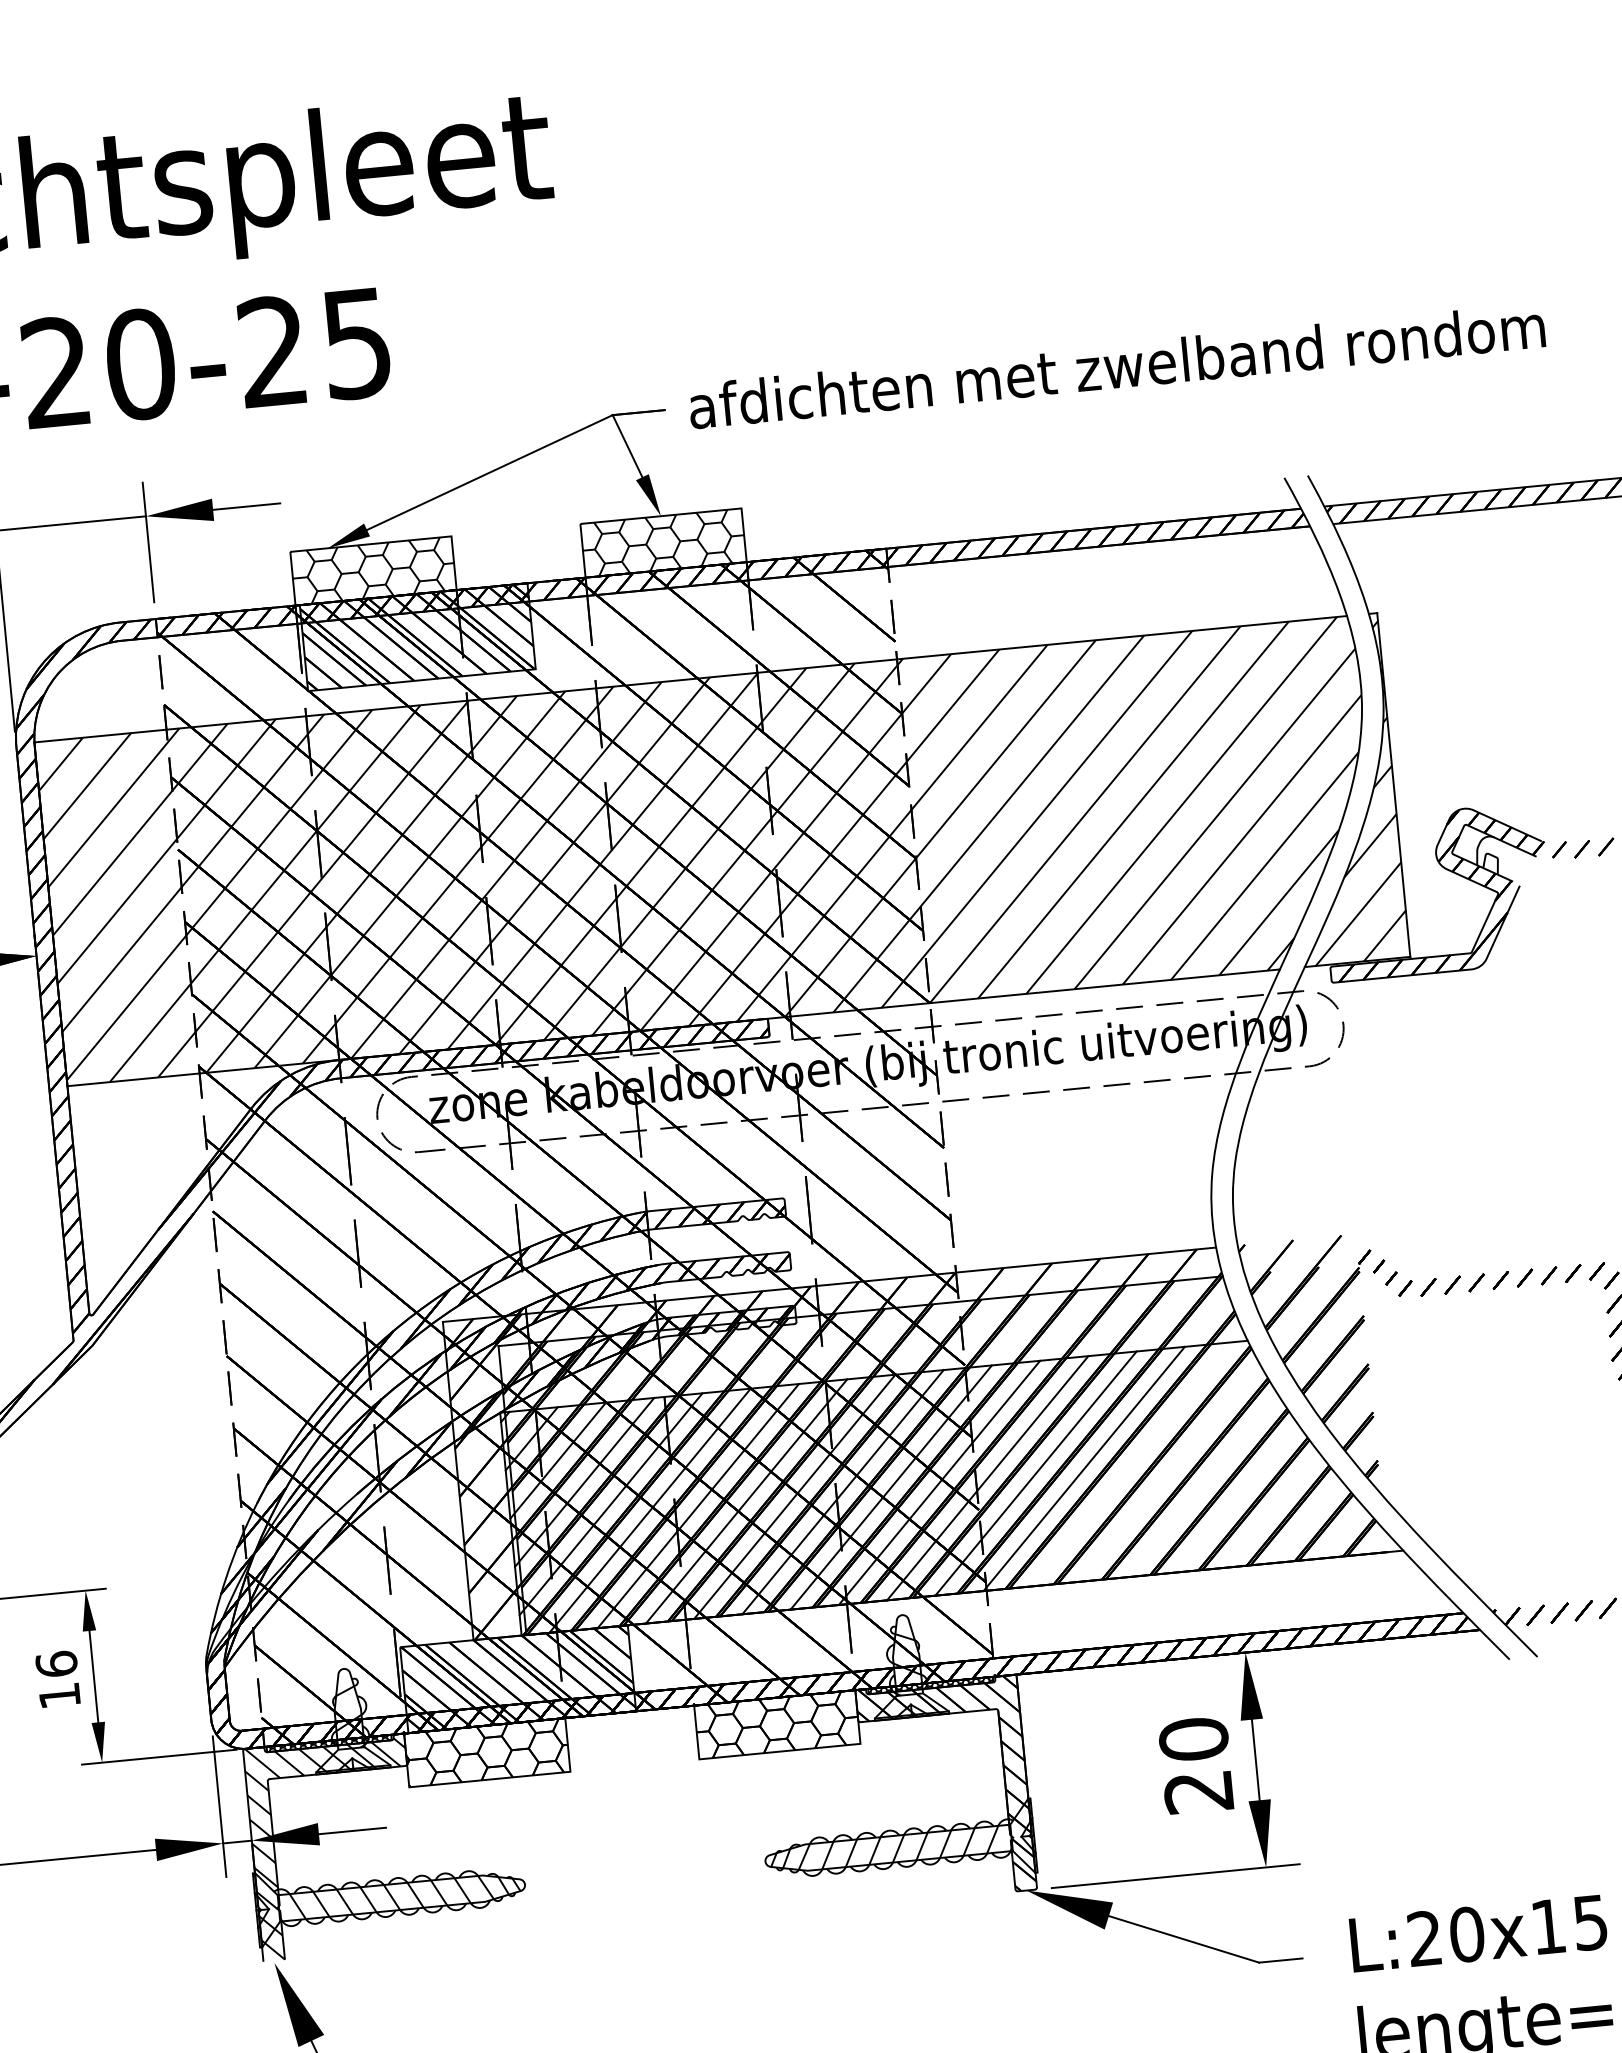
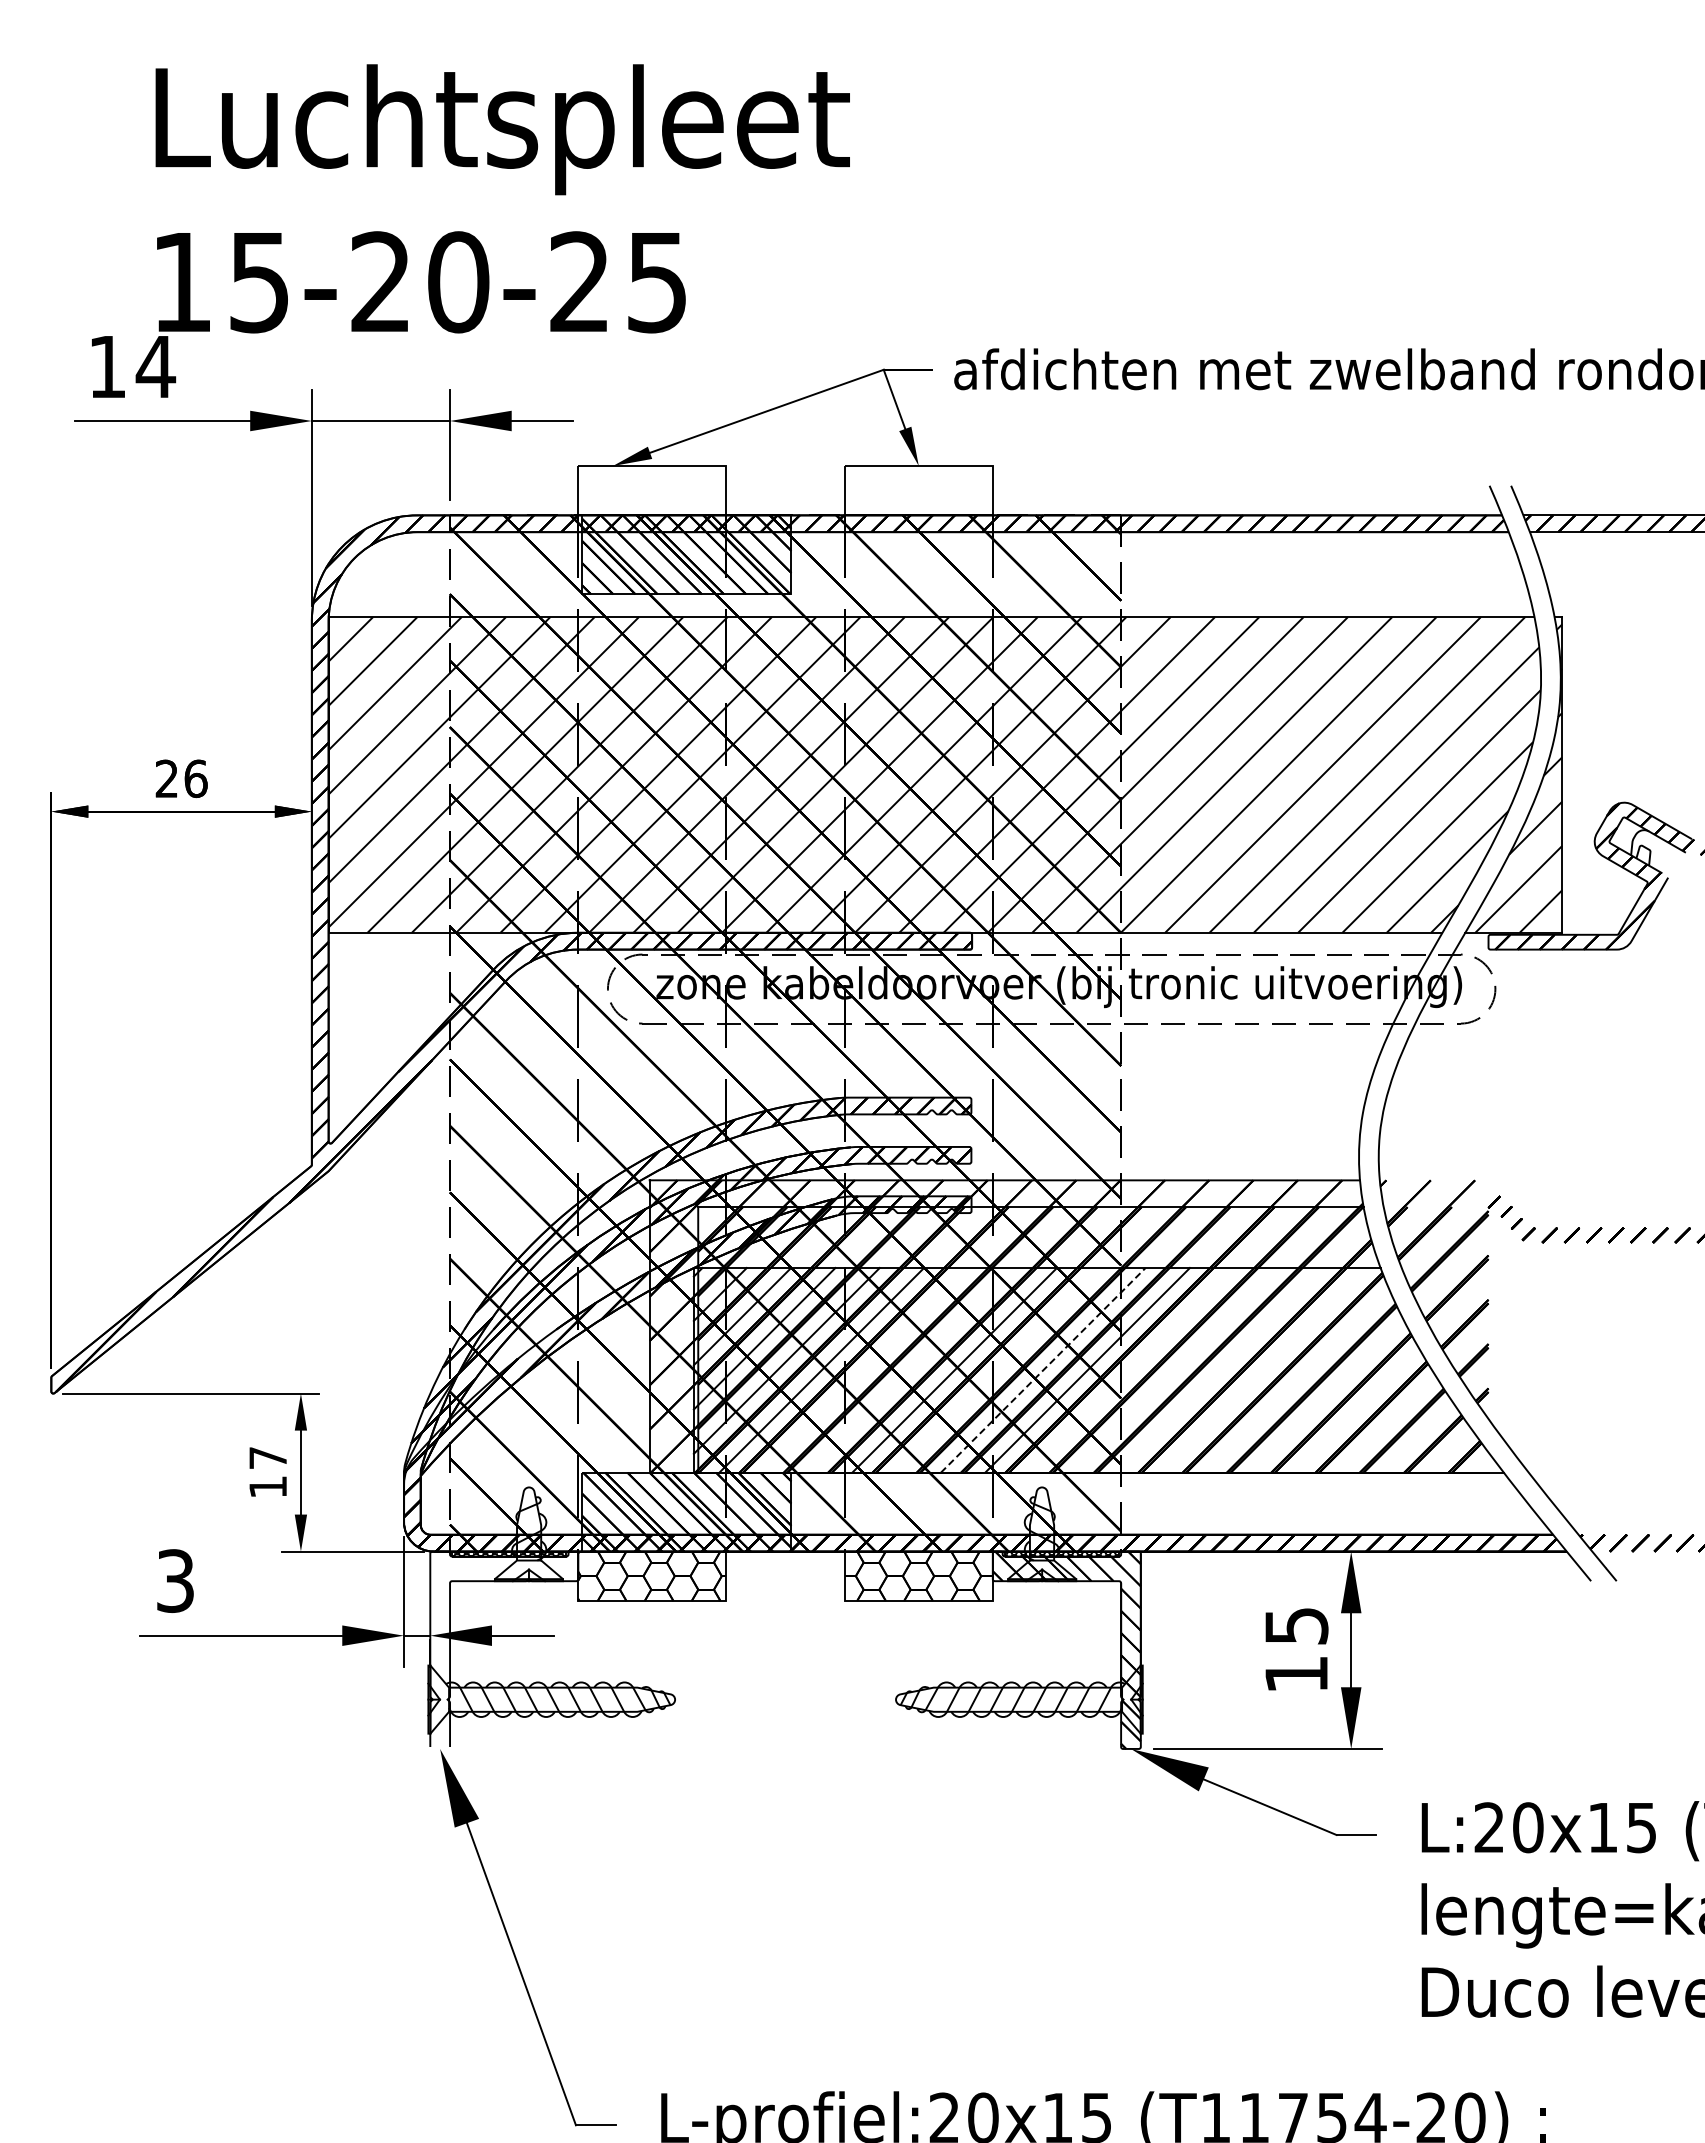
hatch: (663, 542) -> (918, 490), removed
hatch: (373, 570) -> (652, 490), removed
line: (1084, 1469) -> (1220, 1370), removed
line: (1035, 1473) -> (1175, 1370), removed
line: (987, 1478) -> (1131, 1370), removed
line: (891, 1487) -> (1043, 1370), solid -> dashed
line: (842, 1492) -> (998, 1370), removed
line: (746, 1501) -> (910, 1370), removed
line: (697, 1506) -> (865, 1370), removed
text: (57, 1663) -> (268, 1457), 16 -> 17
text: (1196, 1765) -> (1296, 1650), 20 -> 15
hatch: (333, 1846) -> (504, 1648), removed

